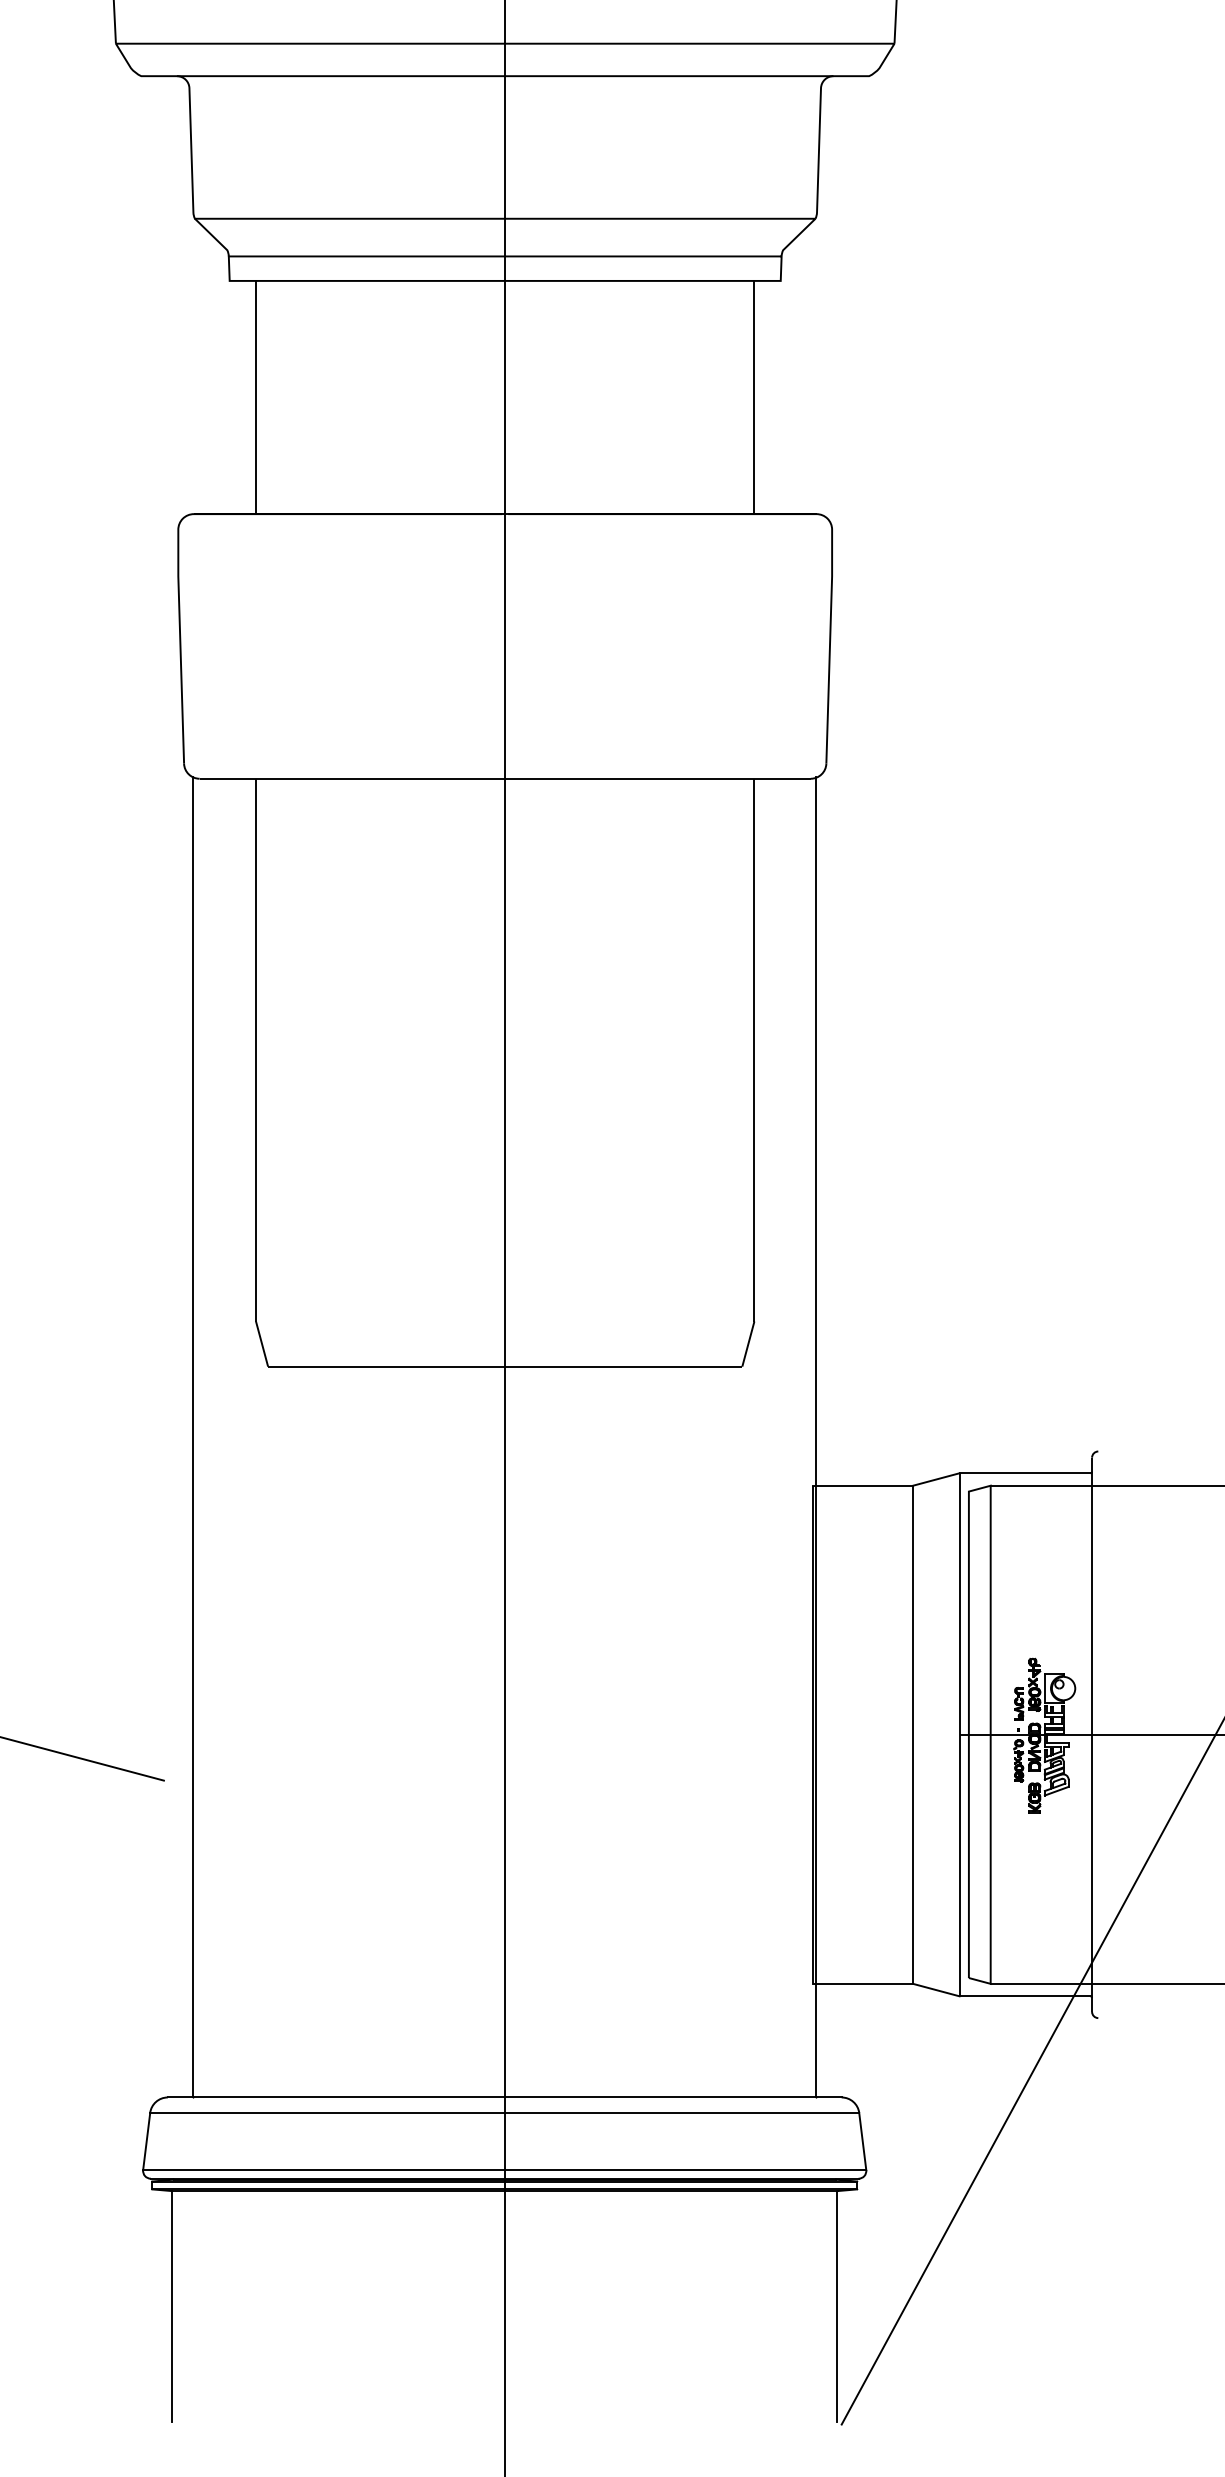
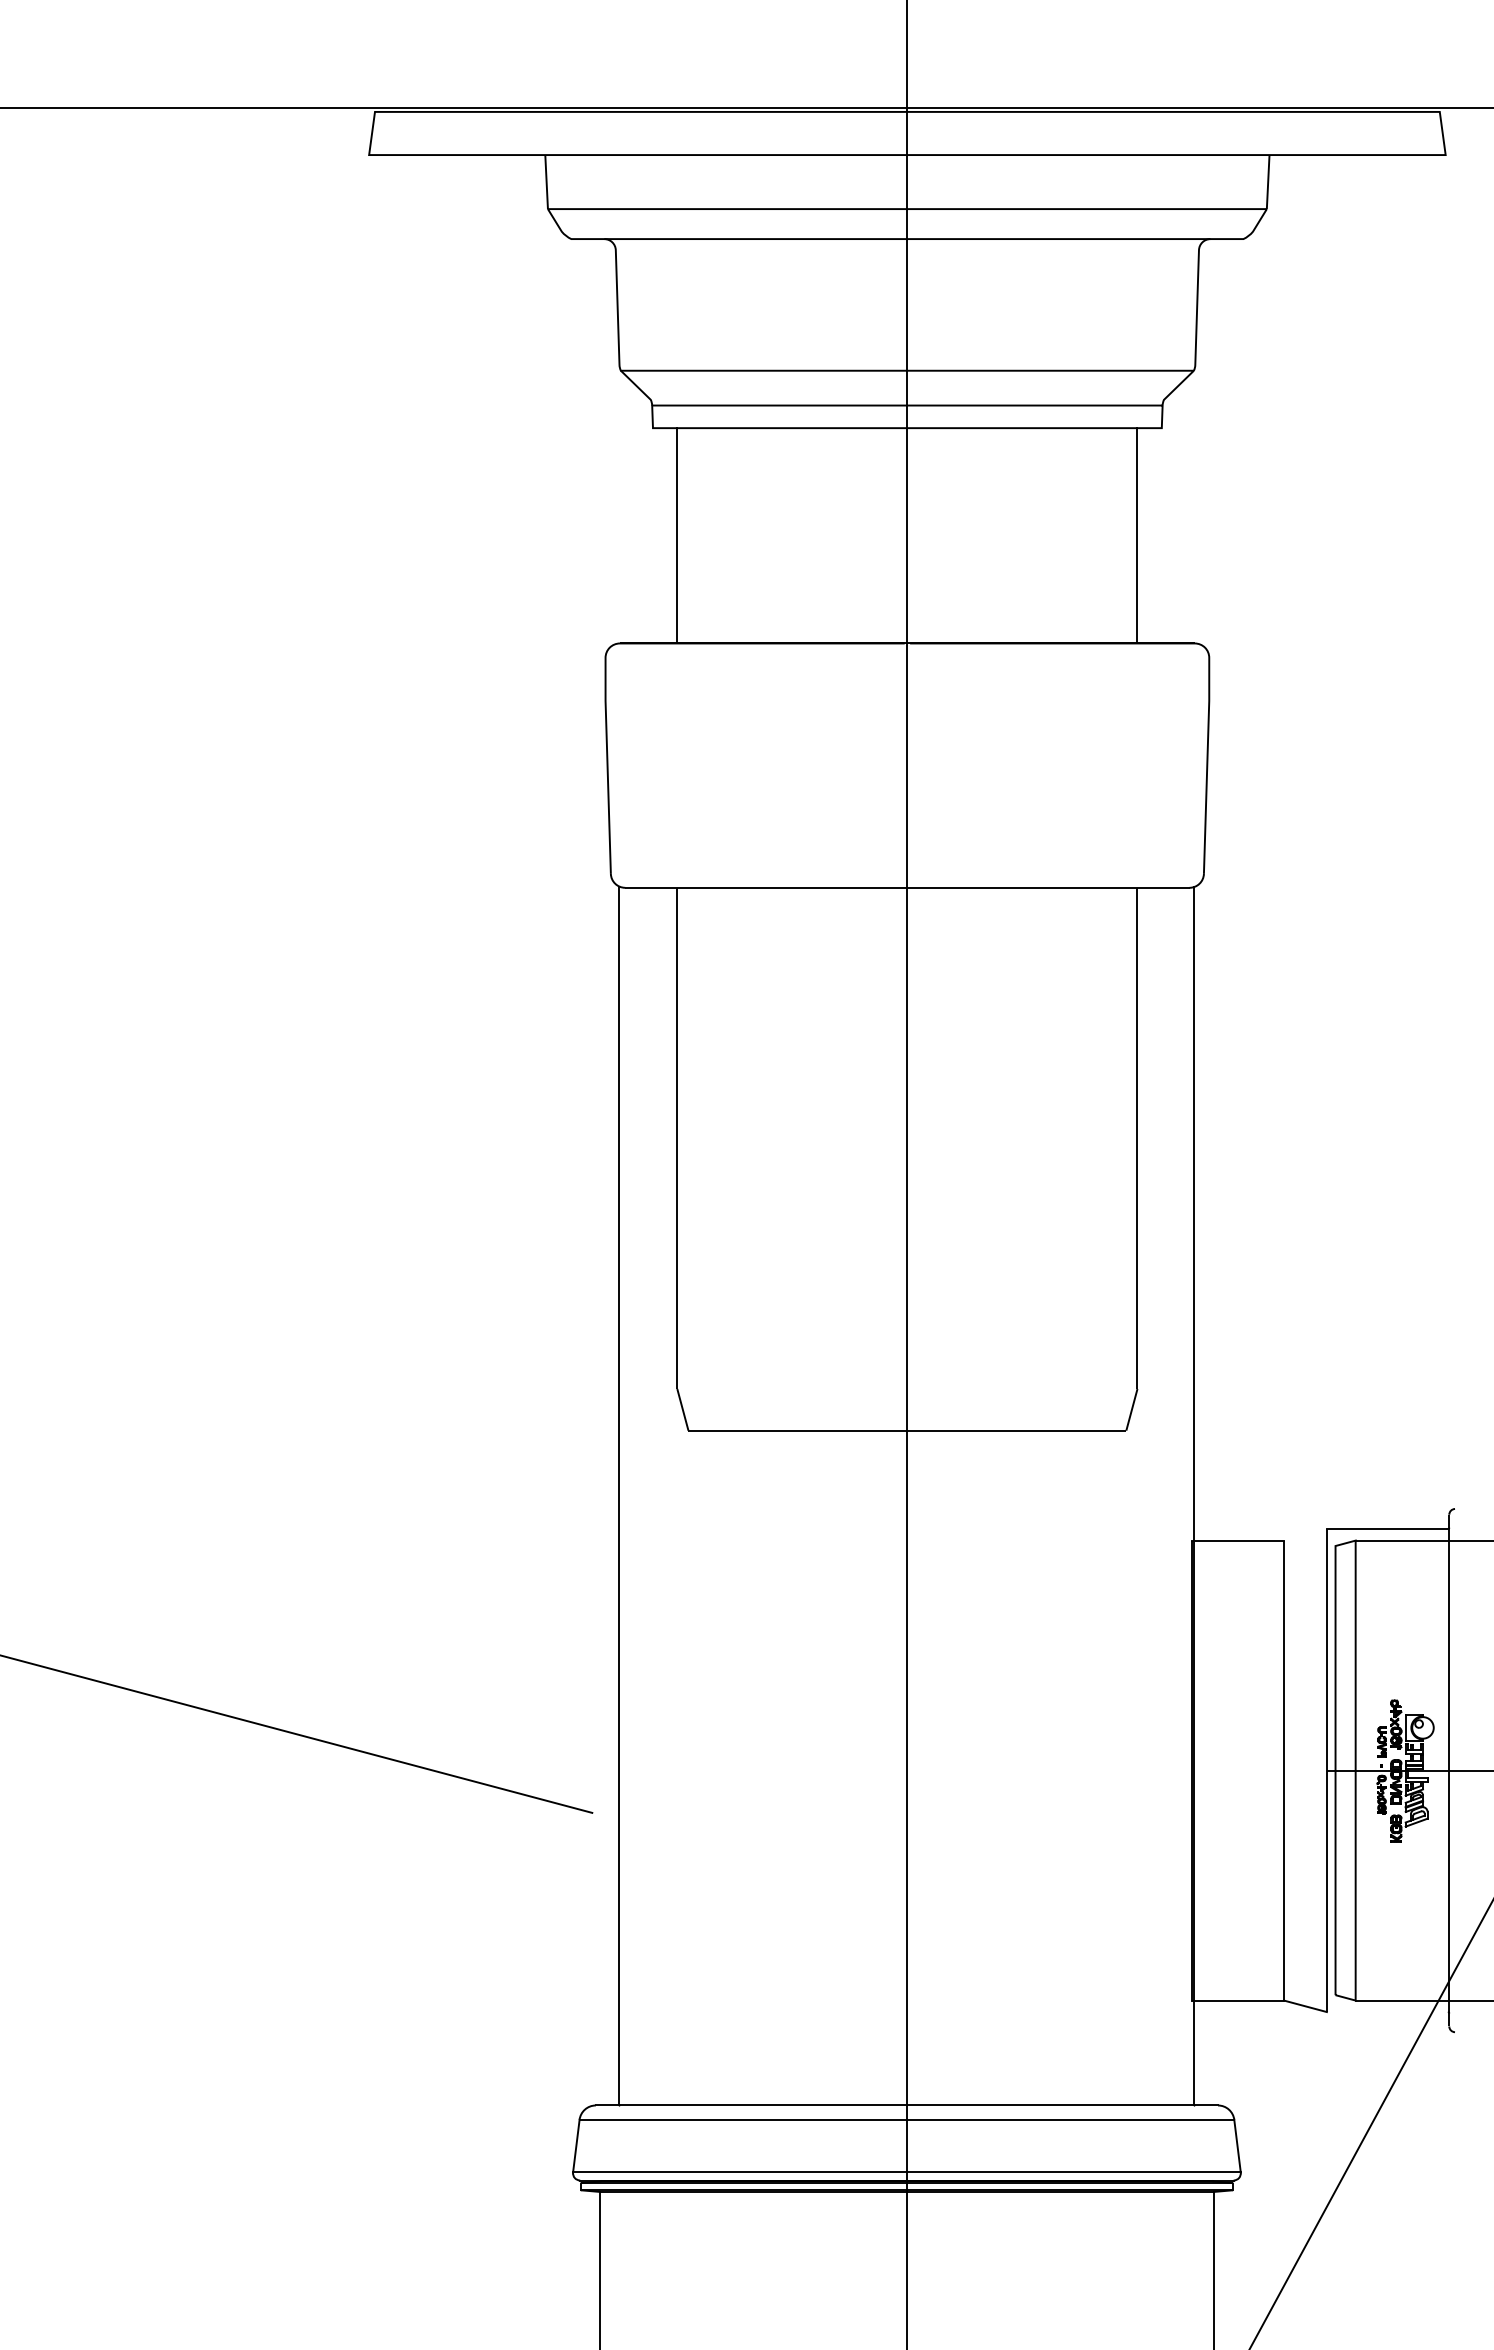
line: (935, 1479) -> (1304, 1534), removed
line: (1024, 1996) -> (1386, 2012), removed

